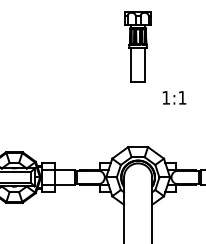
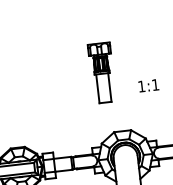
part: (137, 46) -> (101, 72), moved

